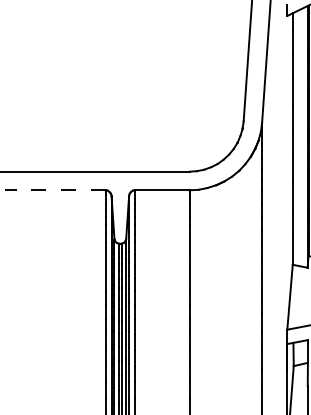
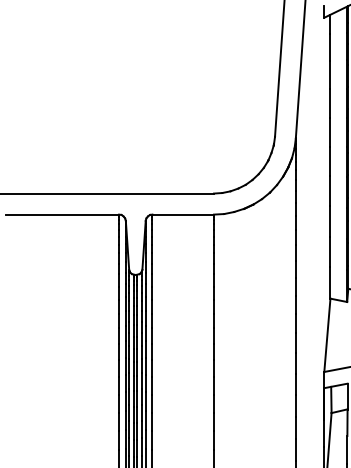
line: (54, 190) -> (61, 214), dashed -> solid

